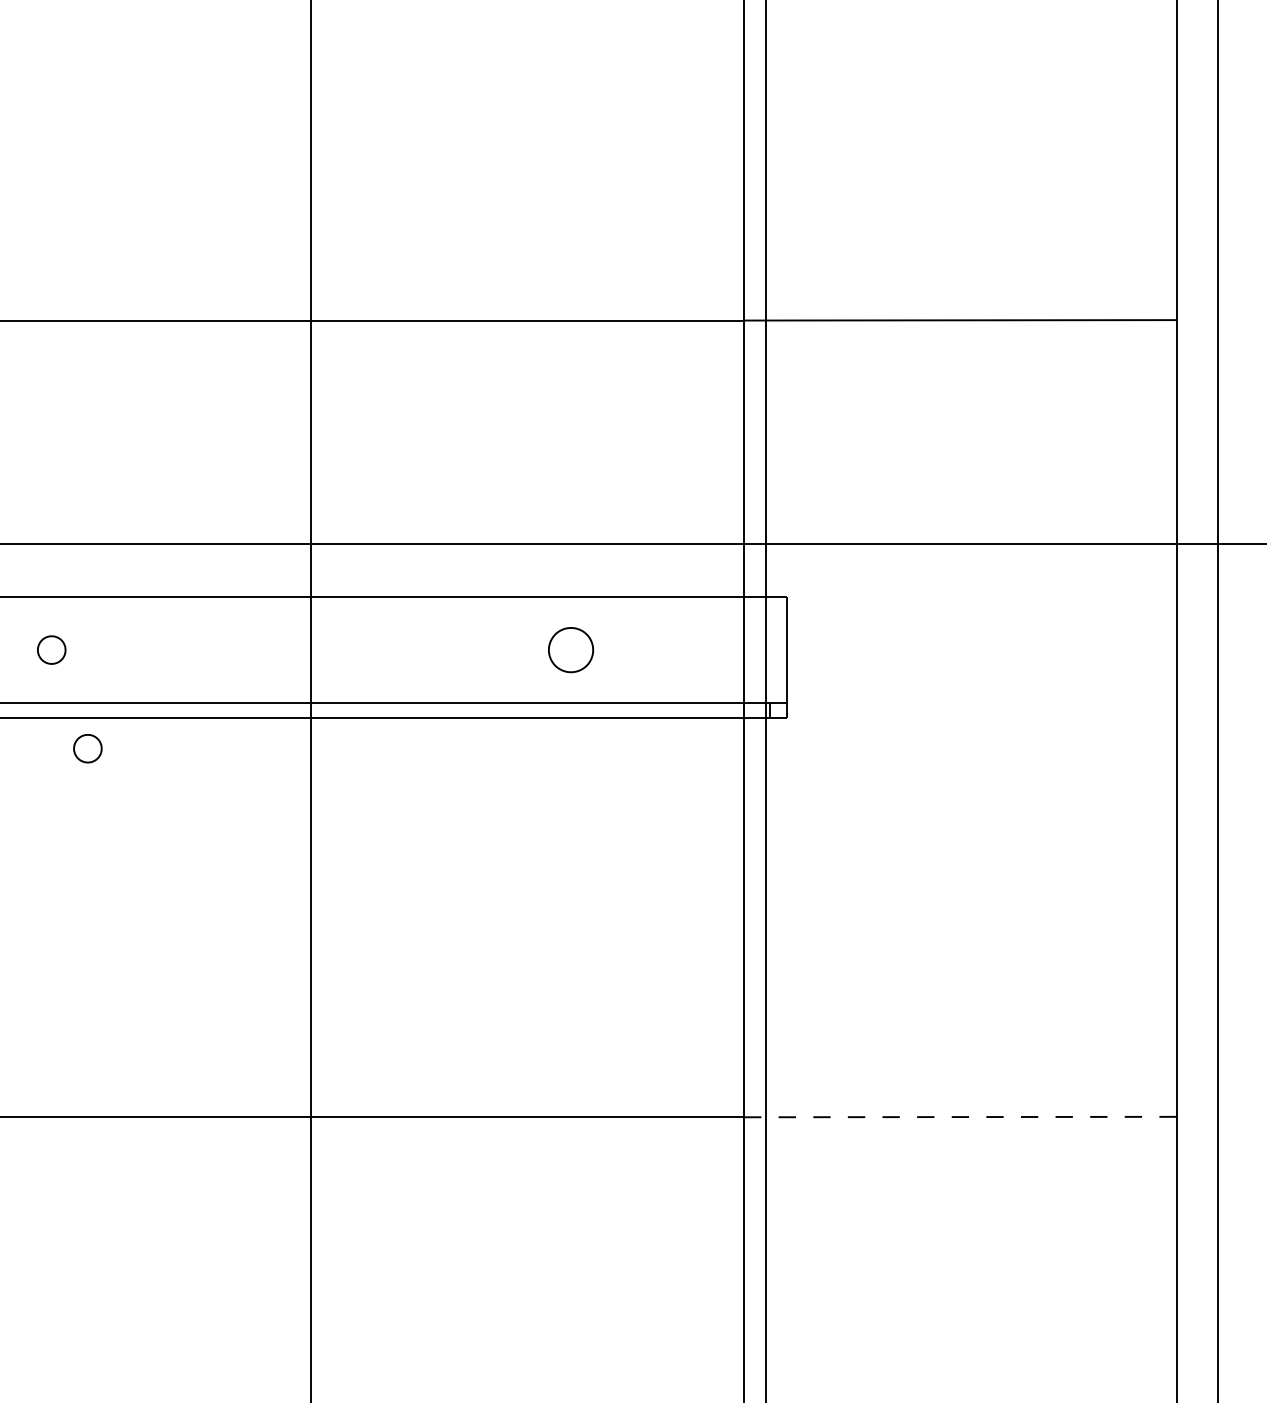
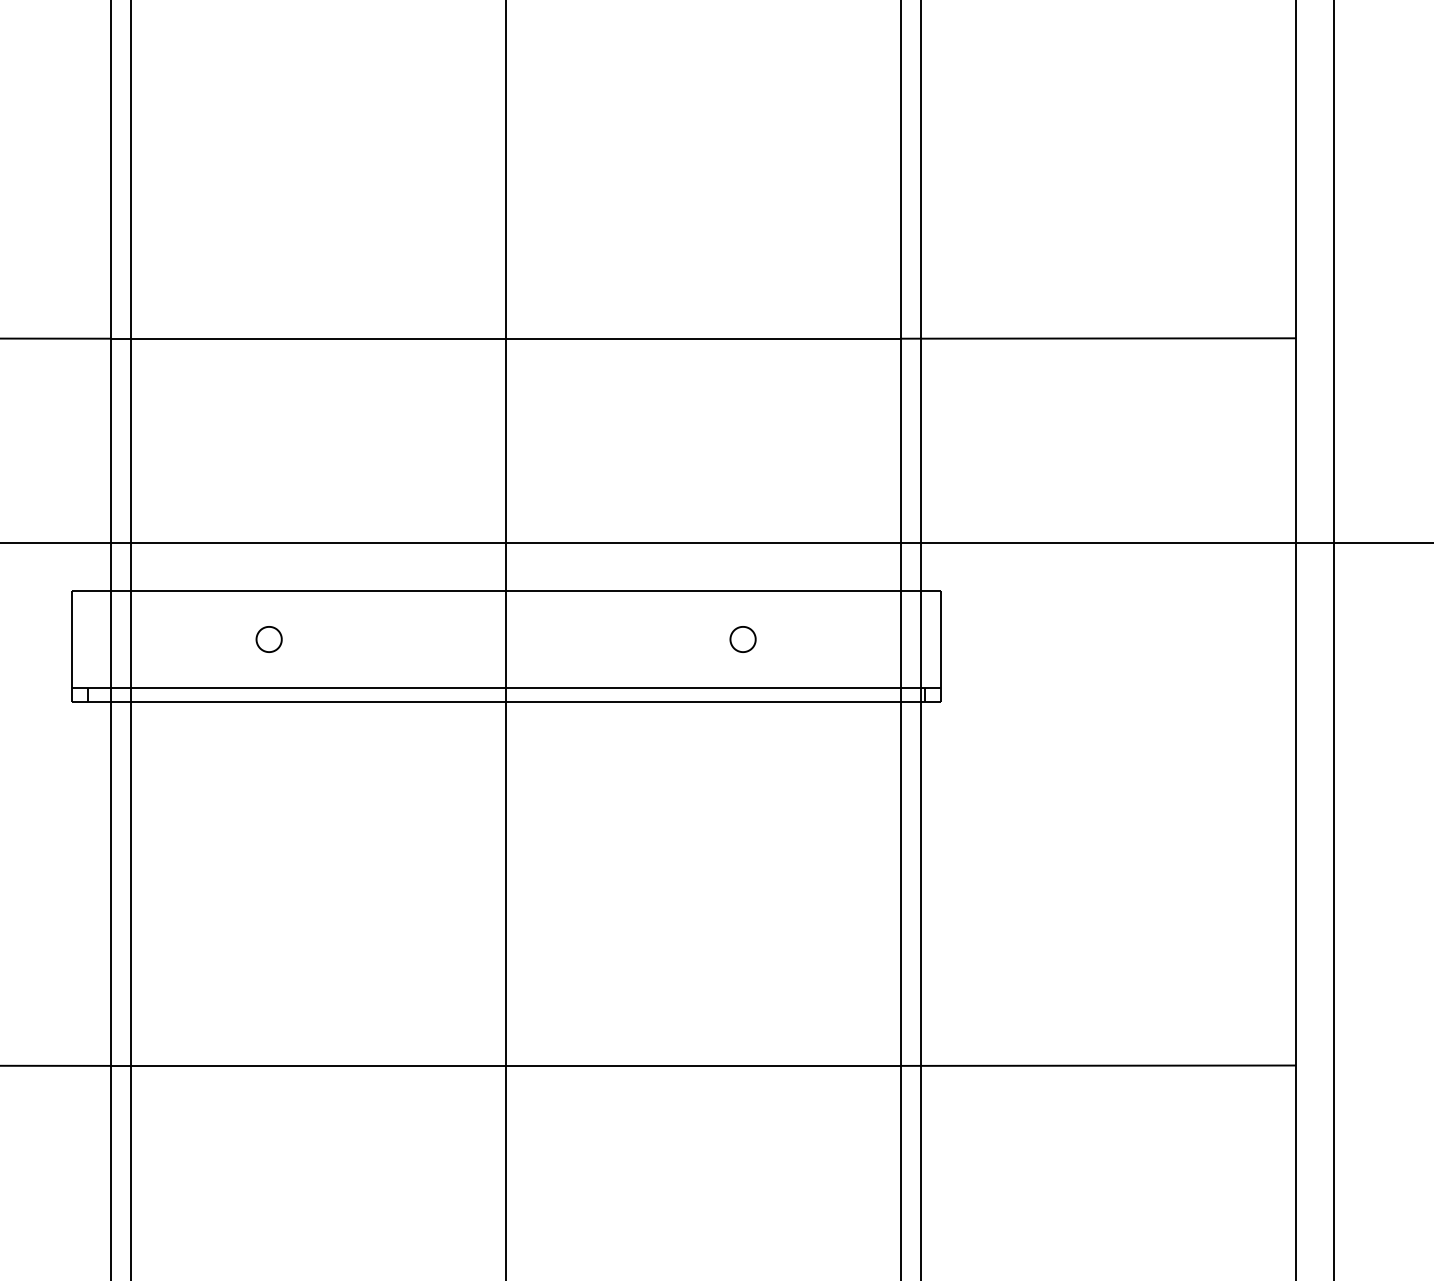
part: (570, 650) -> (742, 639), size x0.62
part: (87, 748) -> (301, 729), removed
line: (961, 1116) -> (1099, 1065), dashed -> solid

